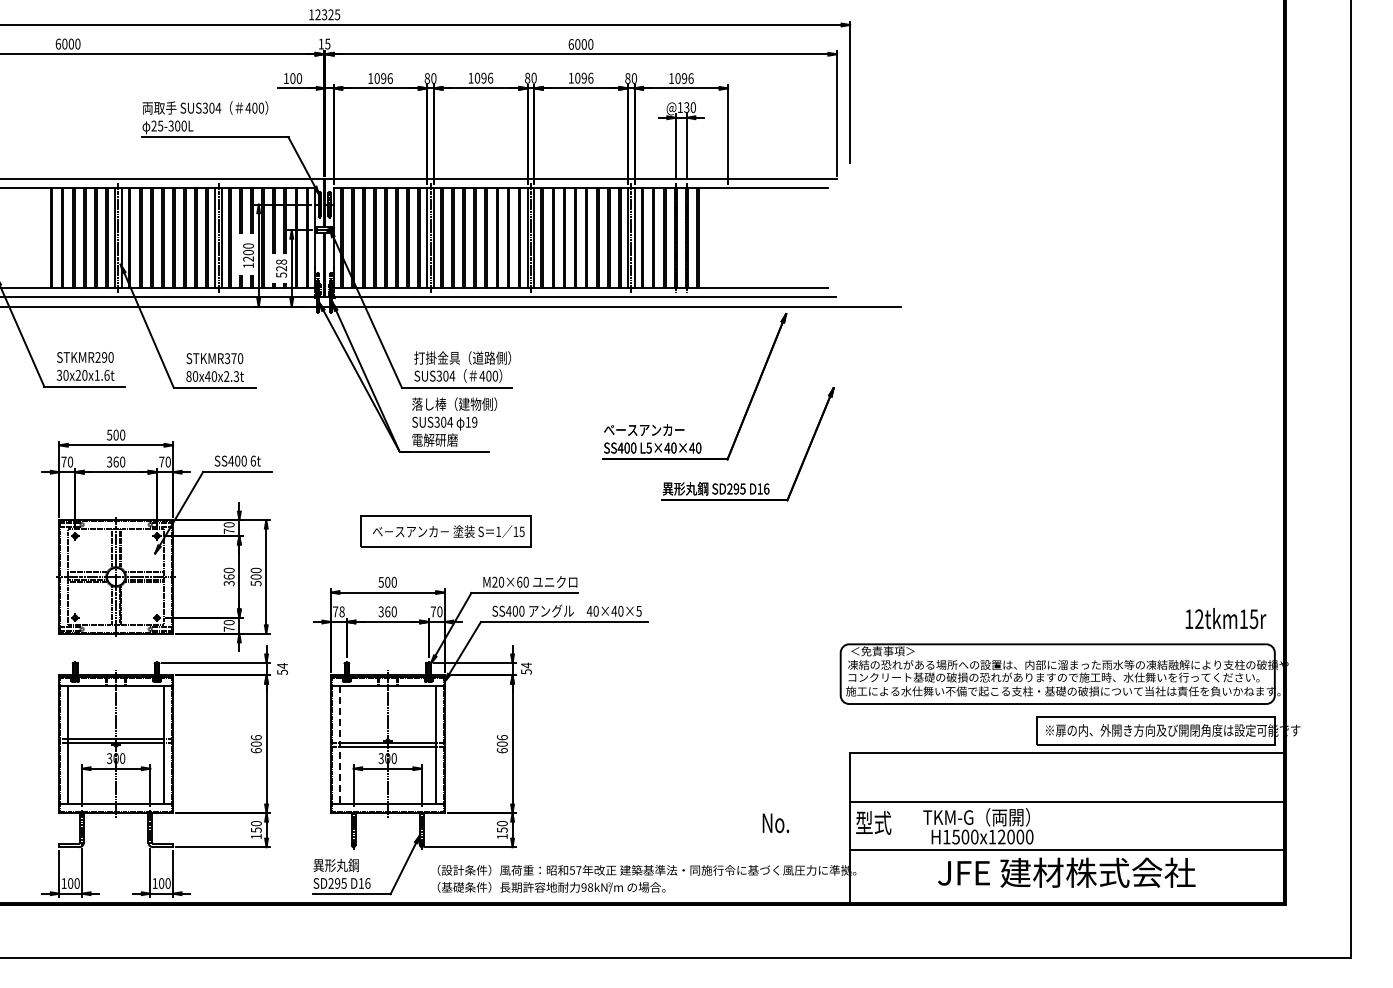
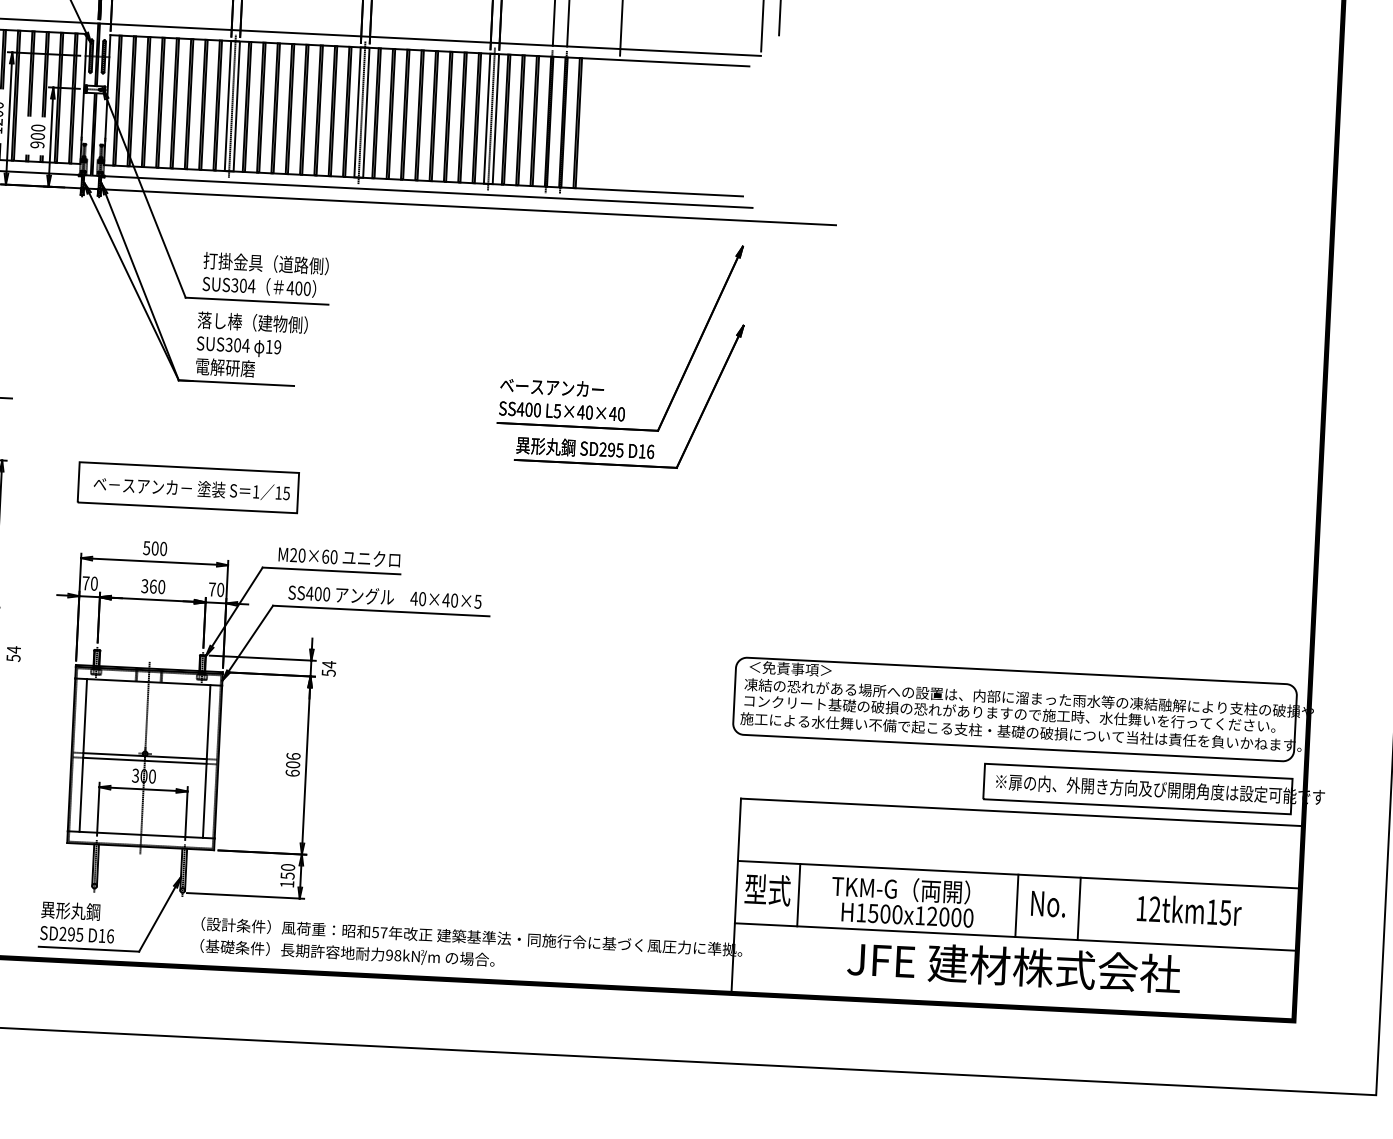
text: (281, 268) -> (37, 136), 528 -> 900
part: (684, 429) -> (604, 389), moved
part: (445, 531) -> (187, 488), moved
text: (341, 611) -> (93, 583), 78 -> 70
text: (1225, 618) -> (1188, 910), moved
line: (340, 745) -> (83, 756), dashed -> solid
text: (775, 823) -> (1047, 904), moved
line: (897, 825) -> (798, 894), added
line: (1066, 825) -> (1016, 905), added
line: (1114, 825) -> (1078, 908), added

